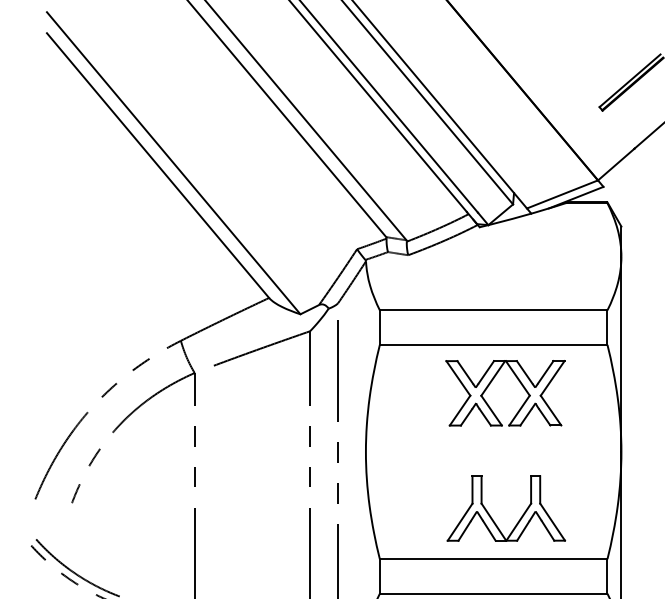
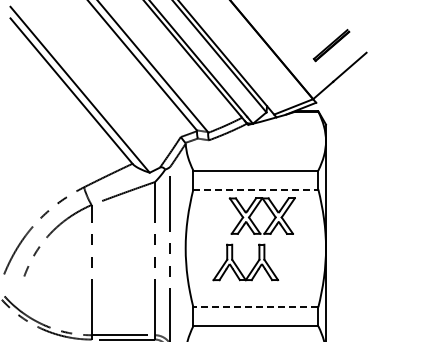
line: (493, 344) -> (255, 189), solid -> dashed
part: (494, 519) -> (239, 268), moved
line: (493, 559) -> (255, 307), solid -> dashed

